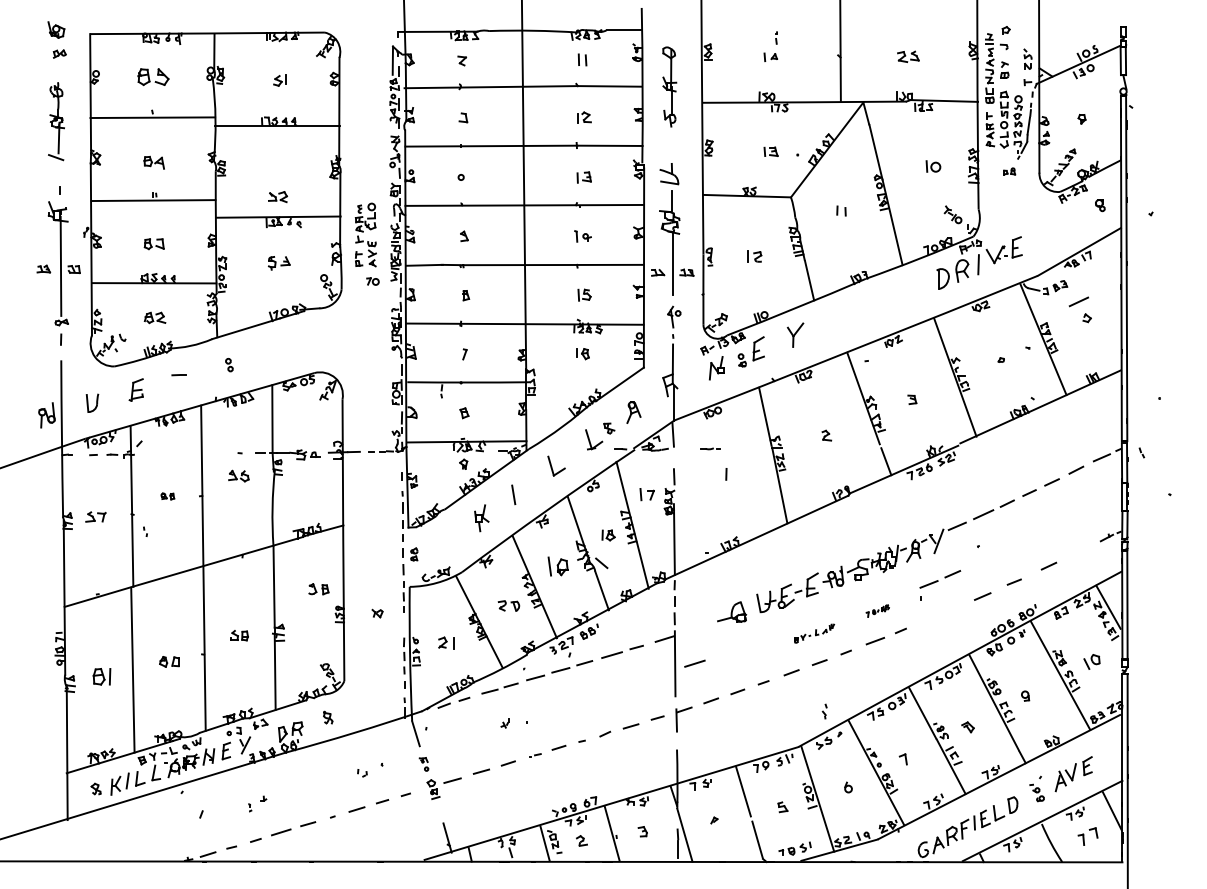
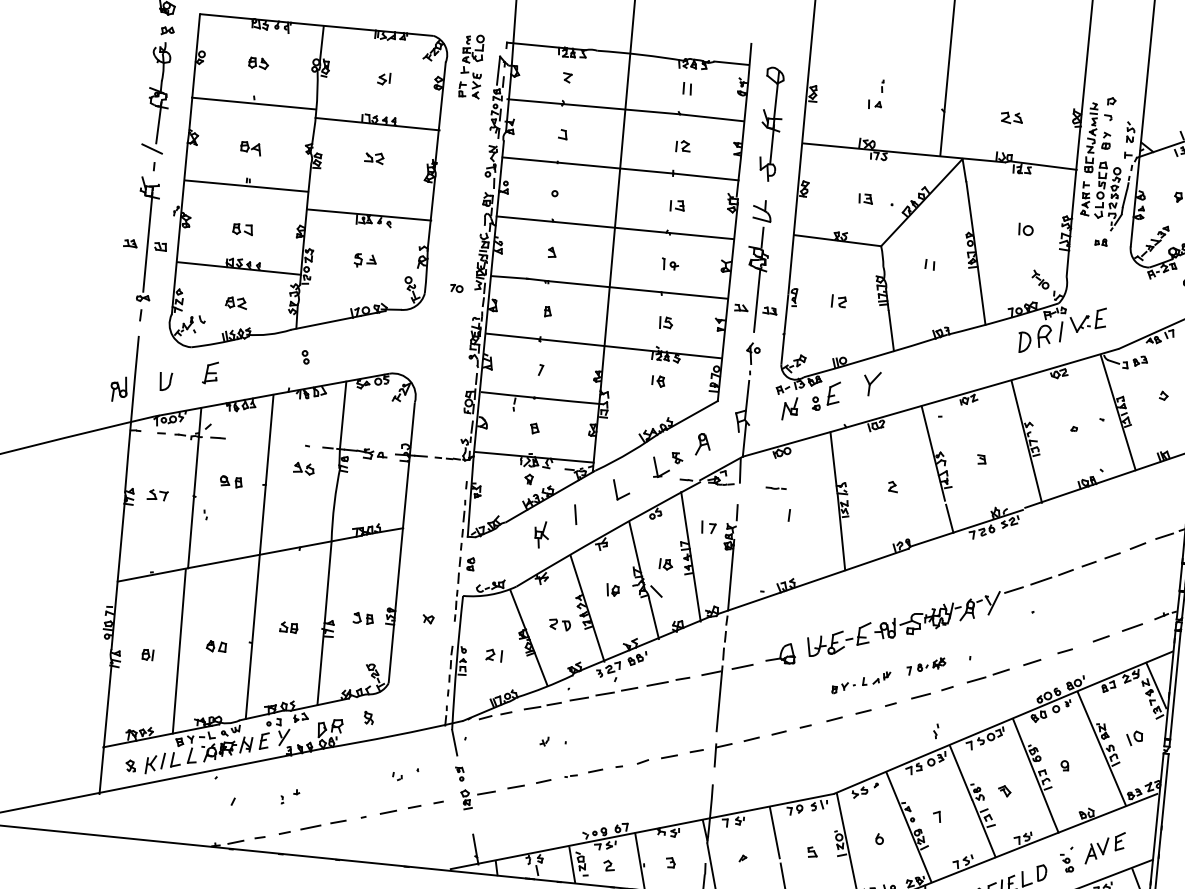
part: (153, 77) -> (258, 63), size x0.62
part: (669, 86) -> (771, 123), size x1.43
part: (56, 121) -> (157, 97), size x1.43
part: (277, 197) -> (373, 158), moved
part: (365, 234) -> (471, 65), moved
line: (1078, 301) -> (1132, 627), moved
line: (178, 375) -> (217, 438), moved
part: (167, 496) -> (231, 481), size x1.67
part: (558, 565) -> (613, 589), size x0.62
part: (940, 579) -> (988, 676), moved
part: (318, 589) -> (363, 618), moved
part: (877, 610) -> (926, 665), size x1.67
part: (814, 633) -> (861, 682), size x1.43
line: (694, 663) -> (742, 666), moved
part: (101, 676) -> (147, 654), size x0.62
part: (824, 711) -> (935, 731), moved

